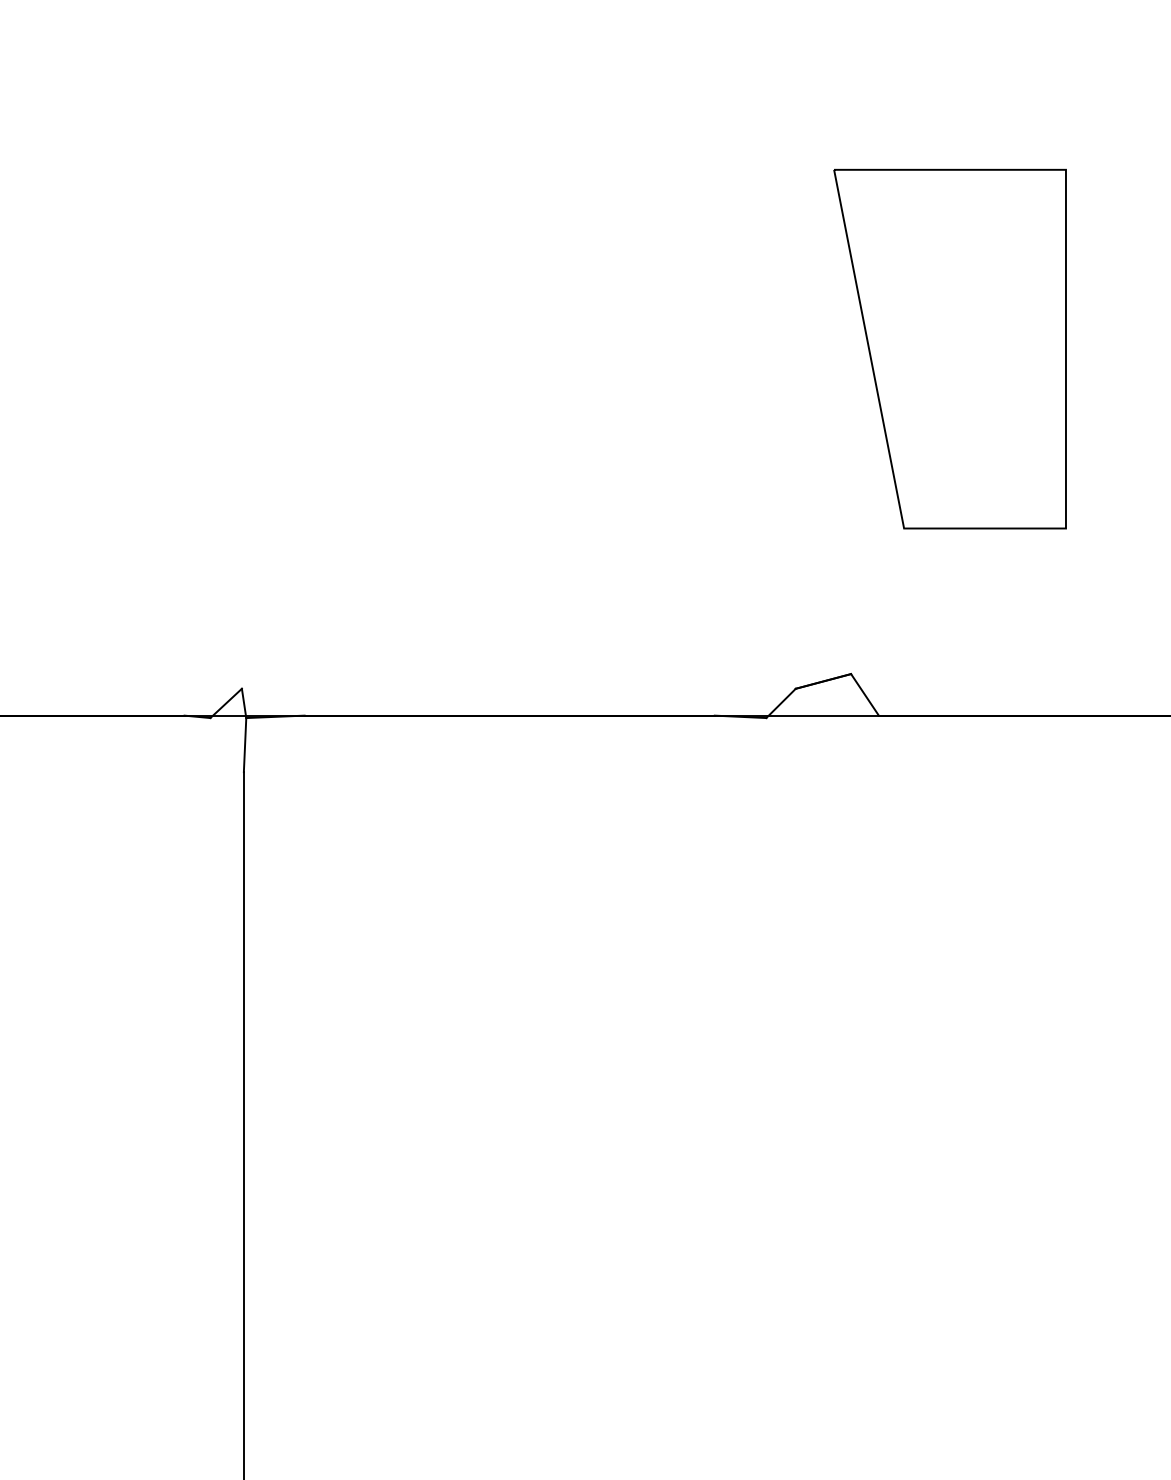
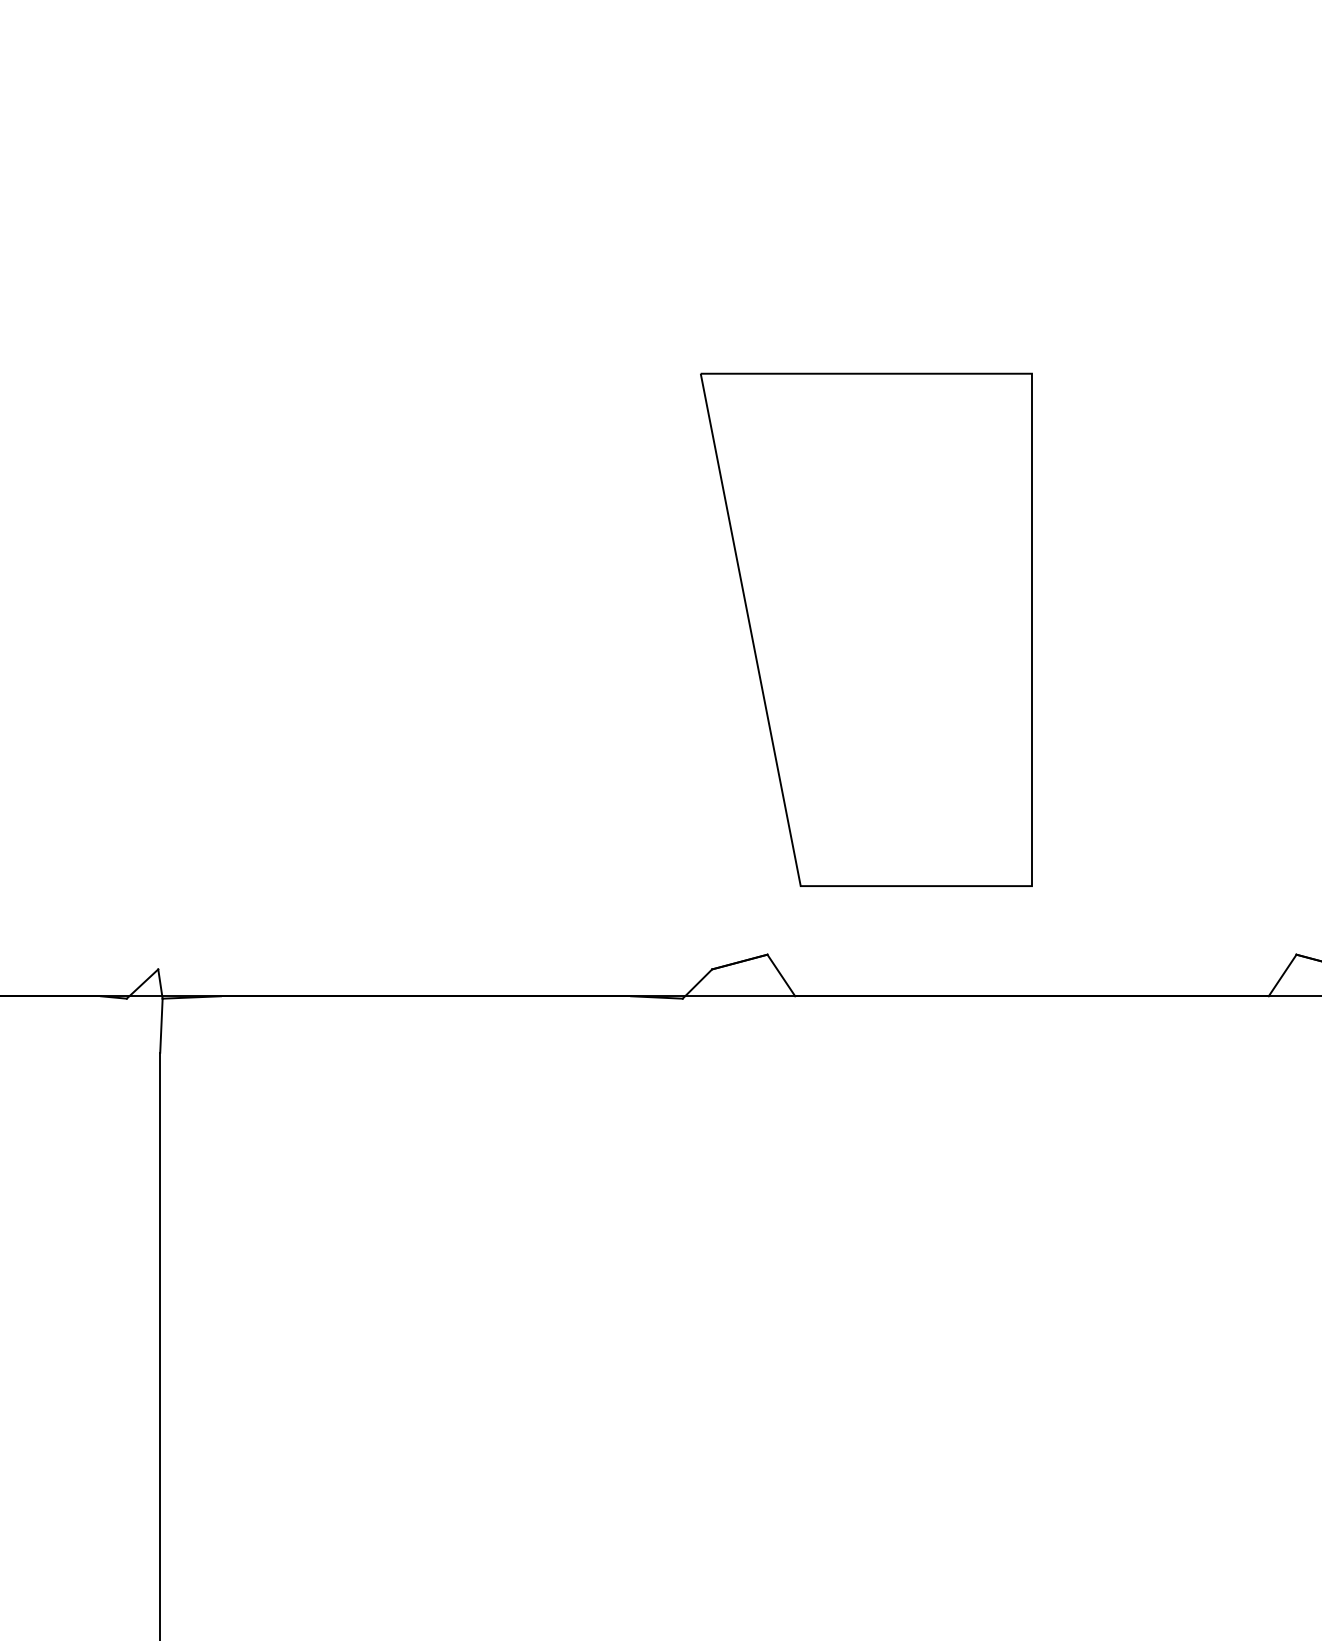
part: (950, 348) -> (866, 629), size x1.43

